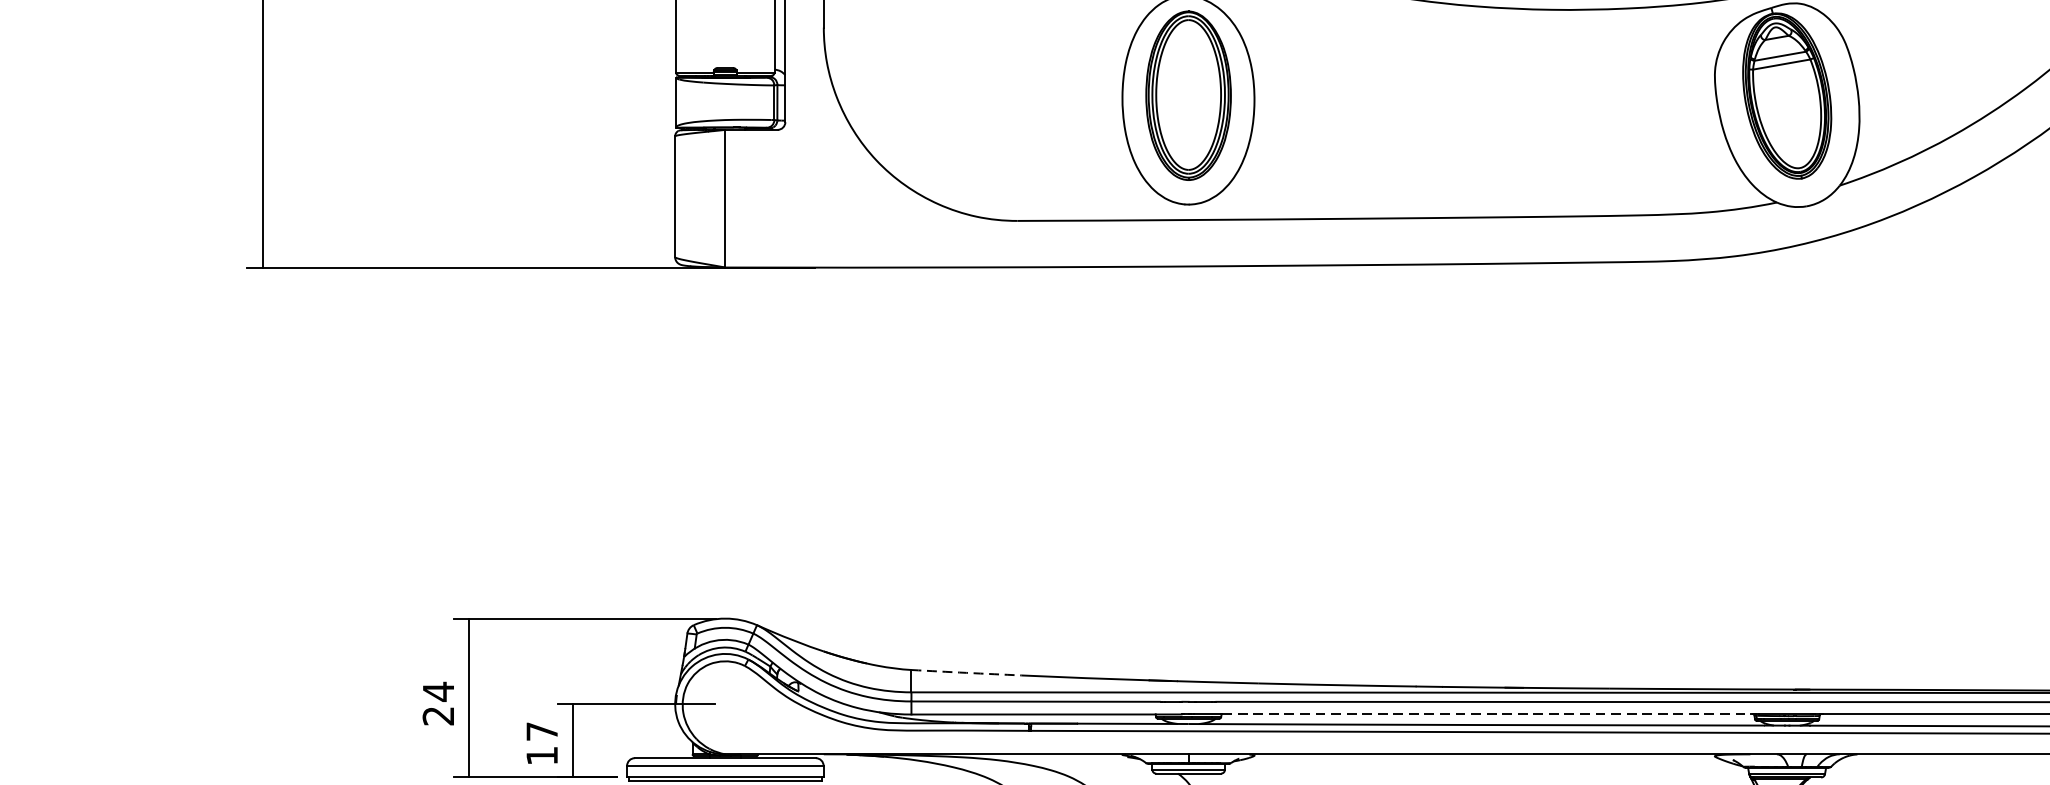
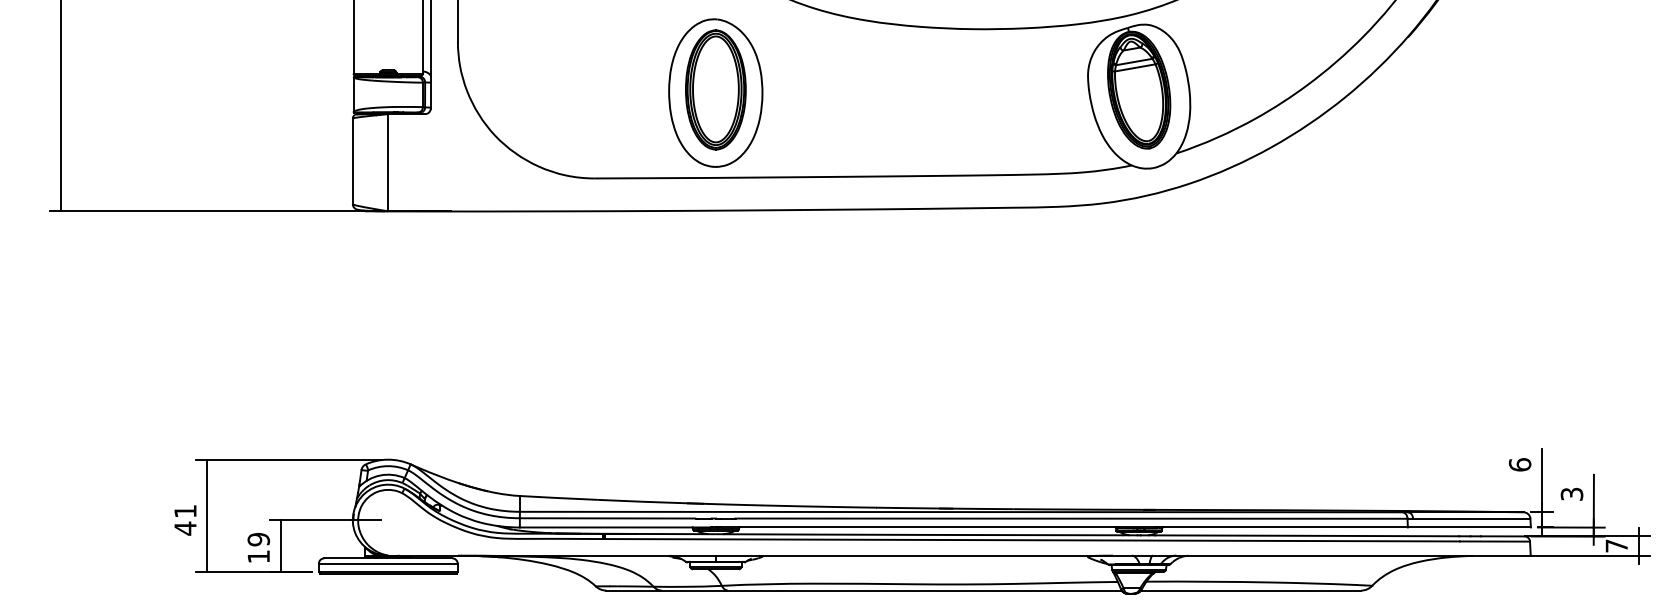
arc: (966, 673) -> (558, 498), dashed -> solid
text: (438, 703) -> (185, 519), 24 -> 41
line: (1487, 714) -> (927, 527), dashed -> solid
text: (541, 731) -> (258, 539), 17 -> 19

